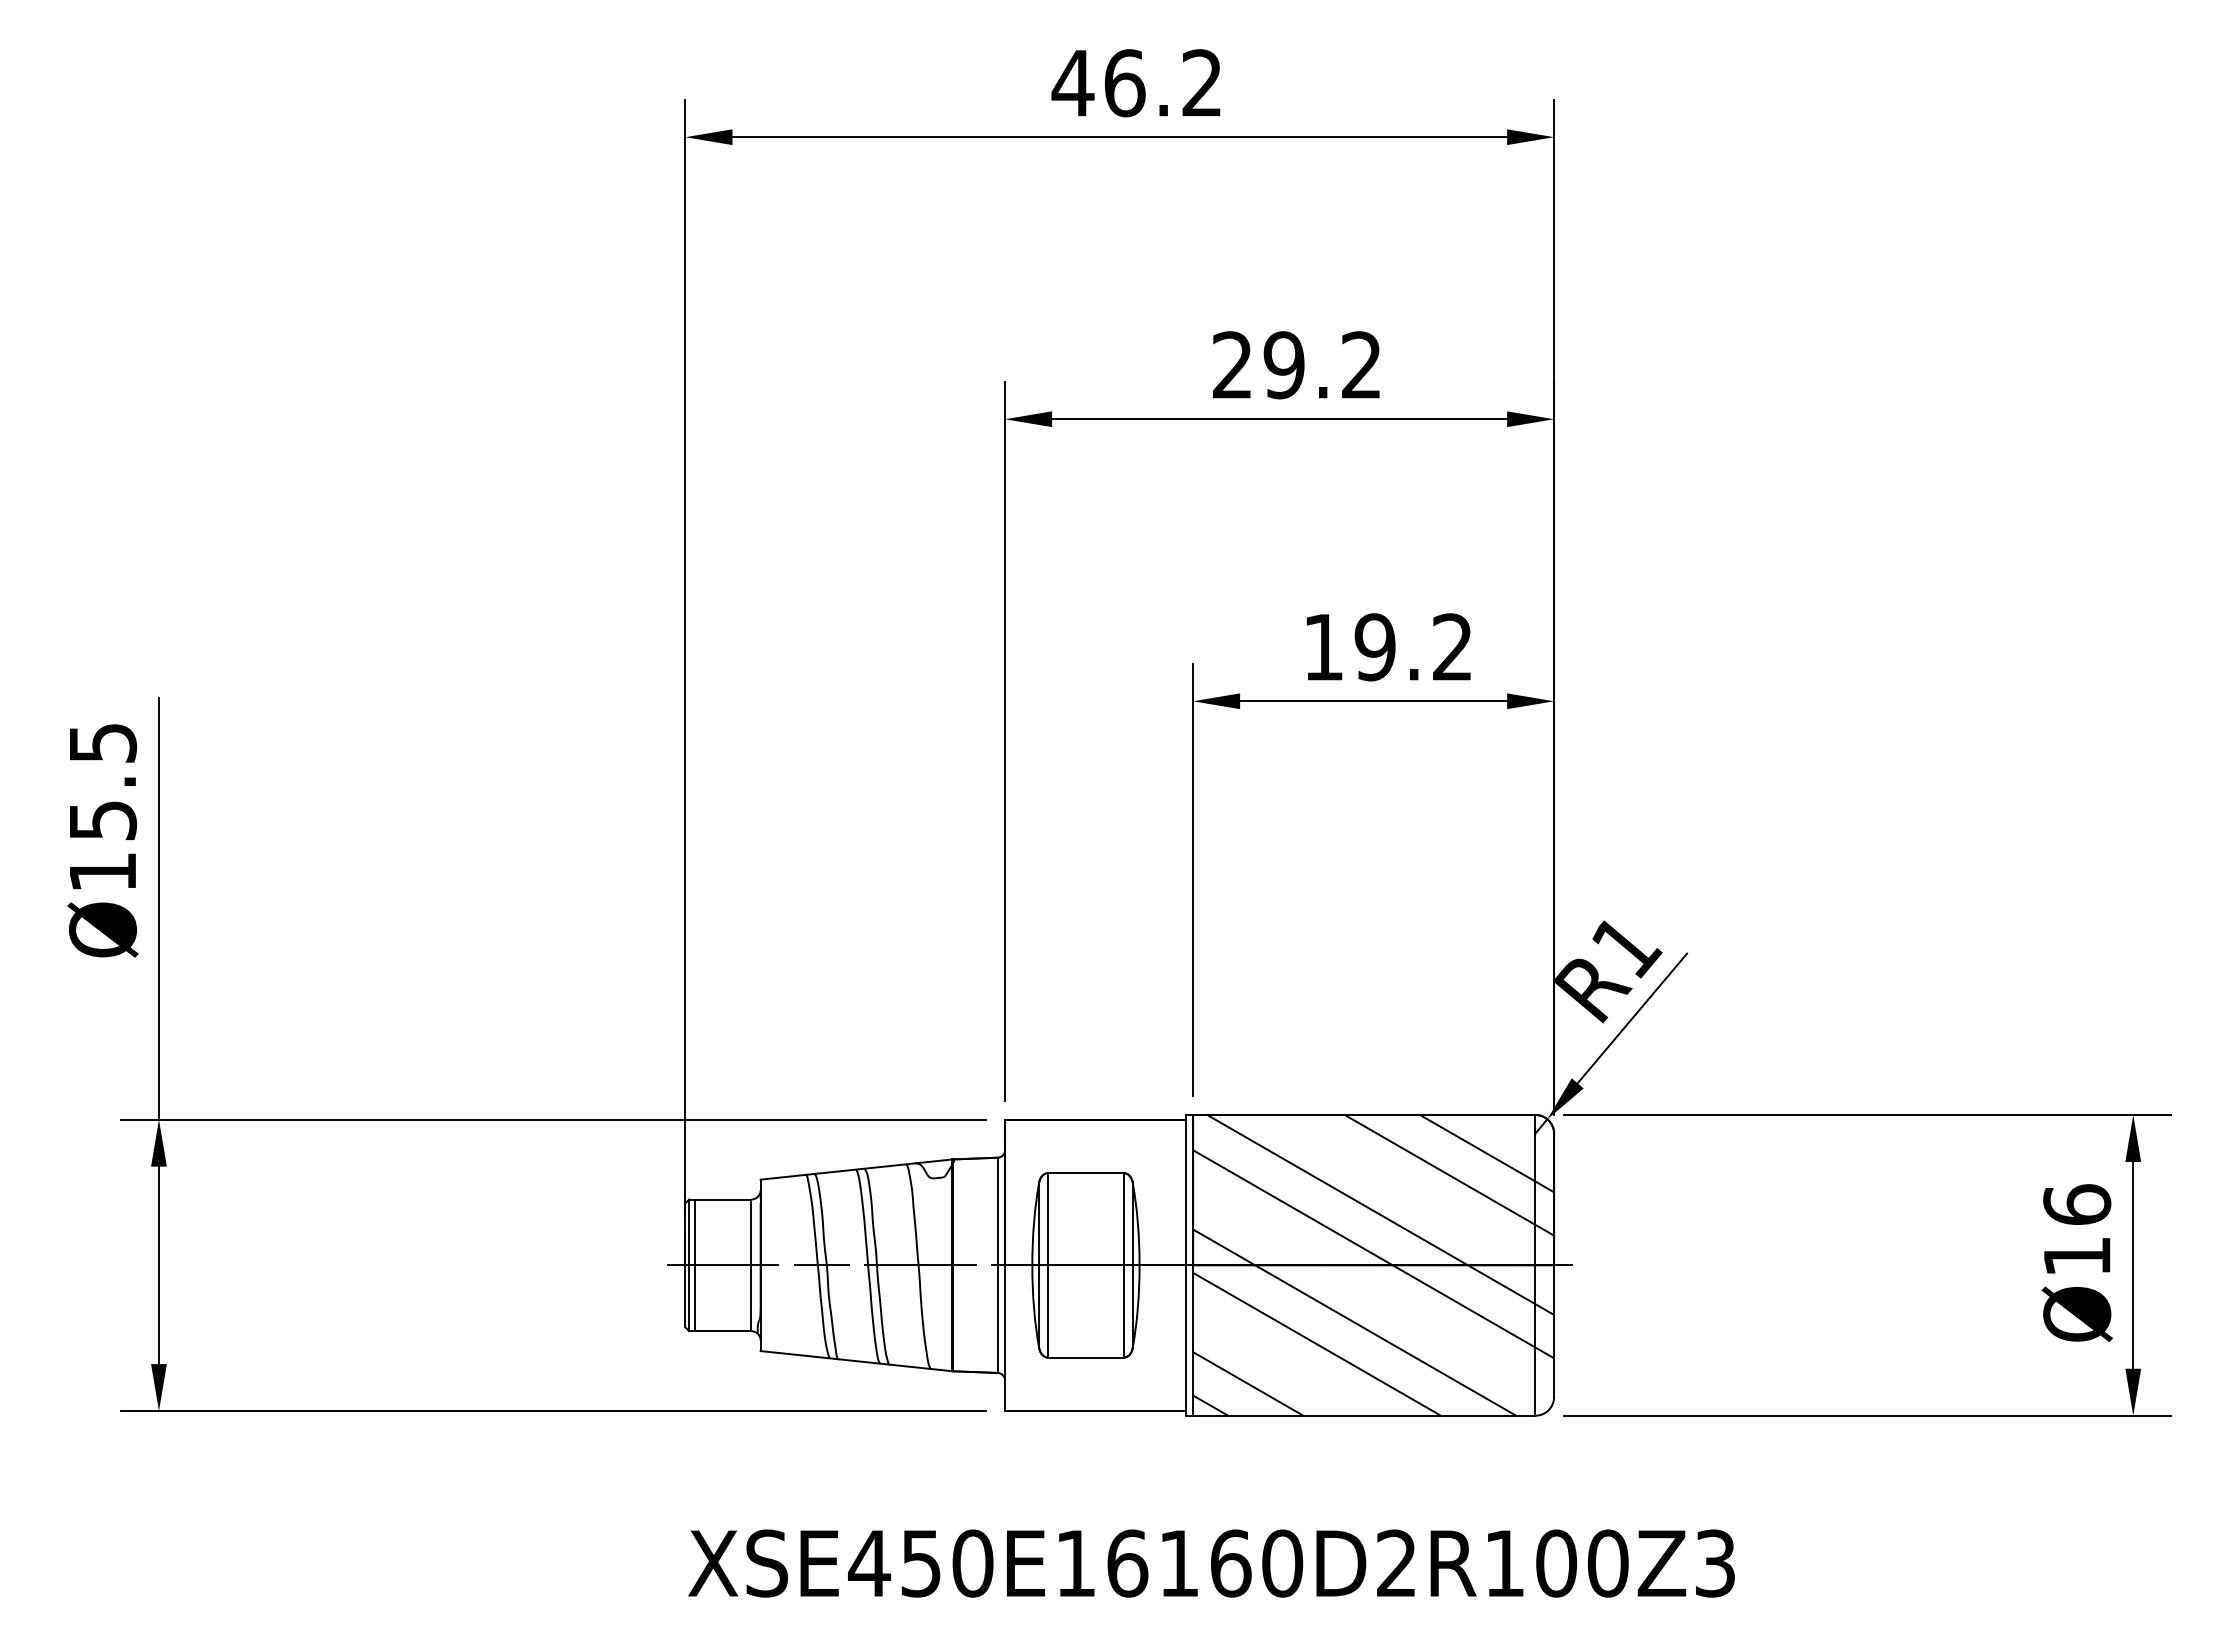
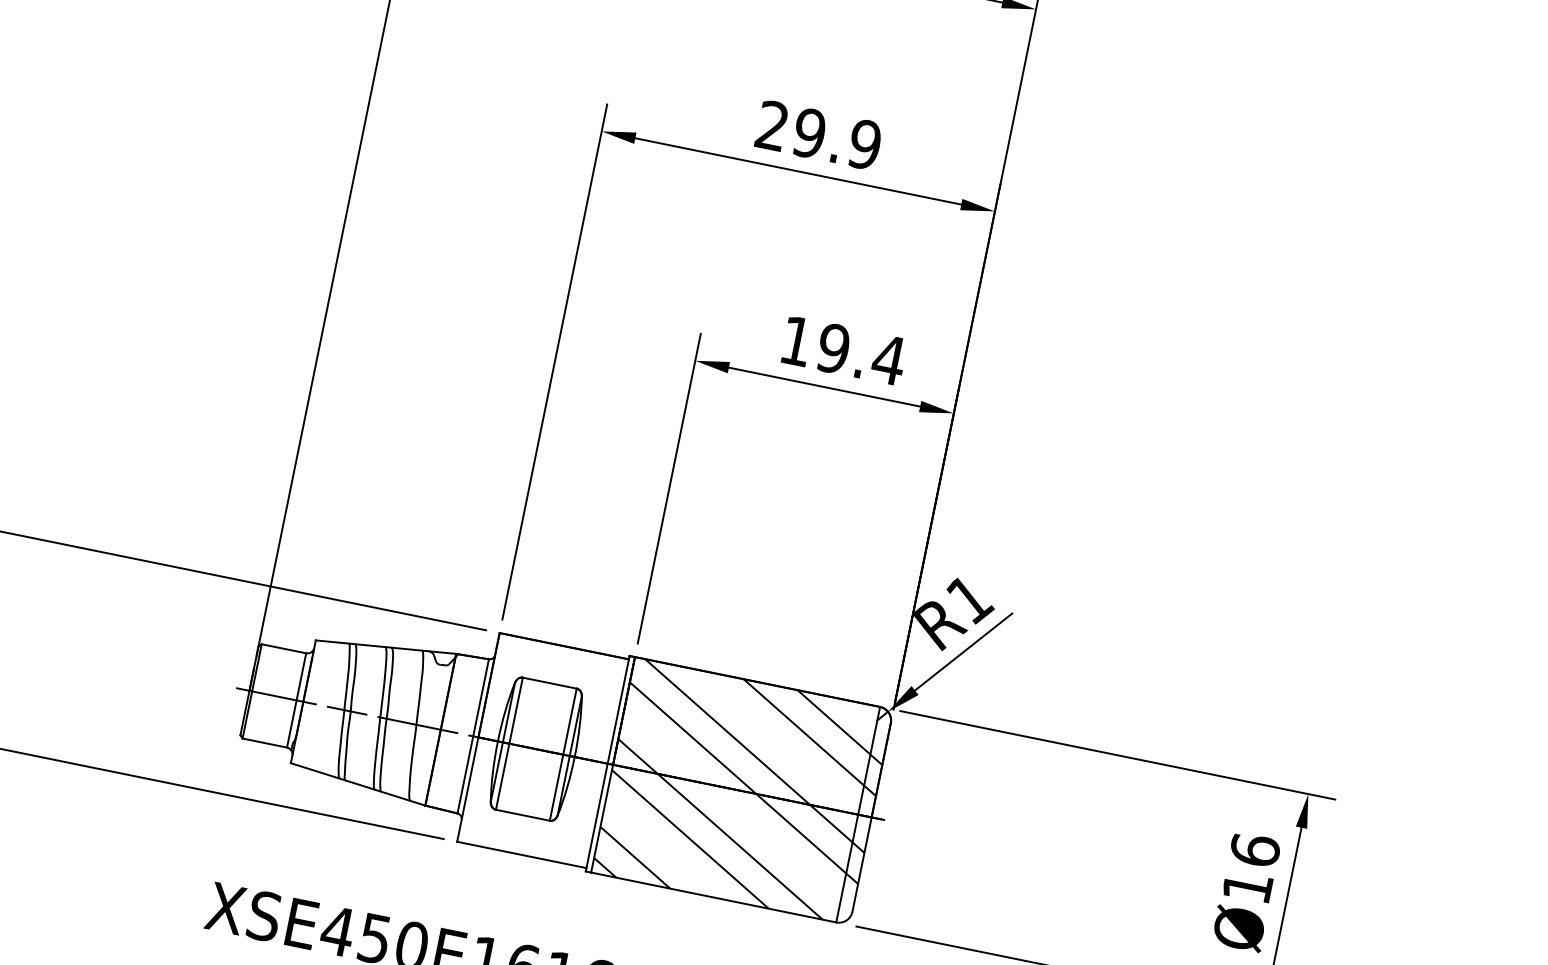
text: (1361, 365) -> (864, 144), 29.2 -> 29.9
text: (1452, 646) -> (889, 359), 19.2 -> 19.4
line: (694, 1265) -> (255, 692), removed

